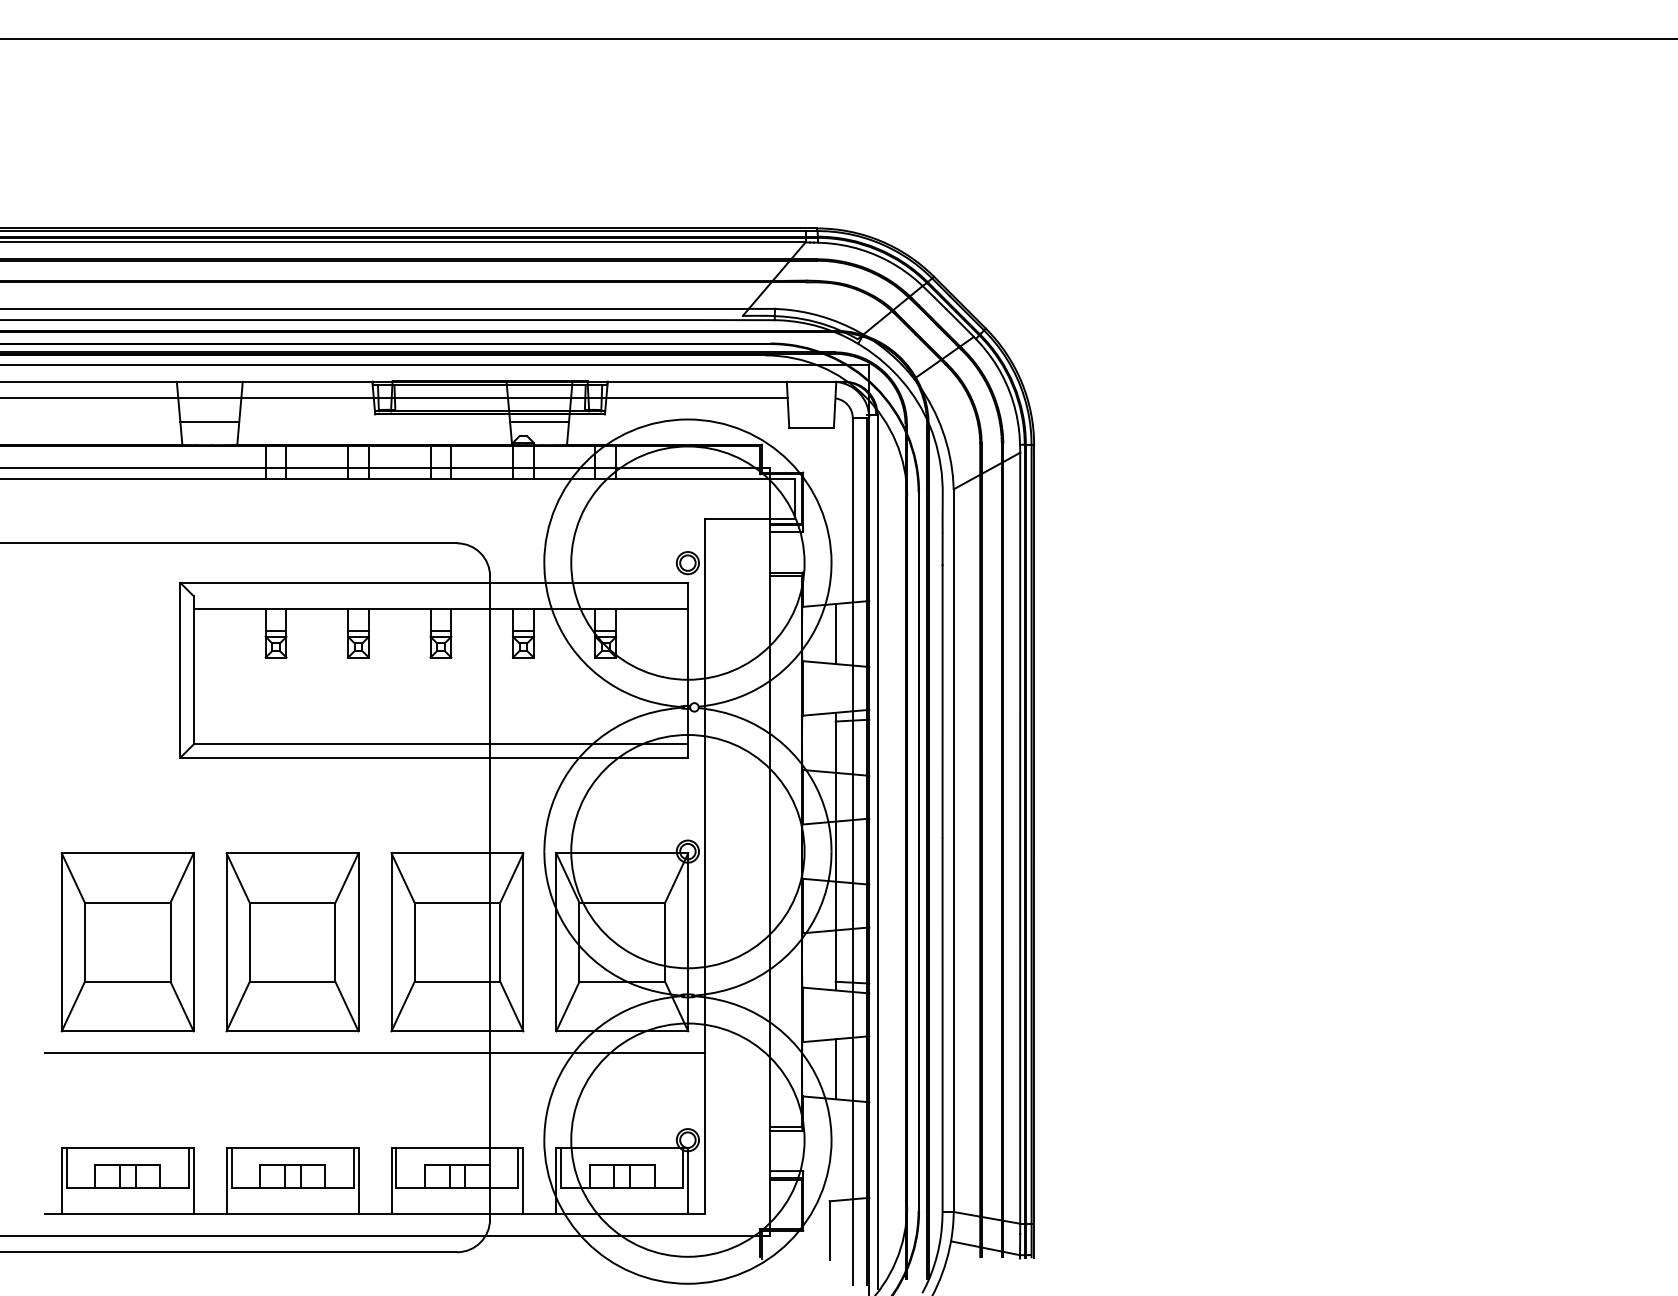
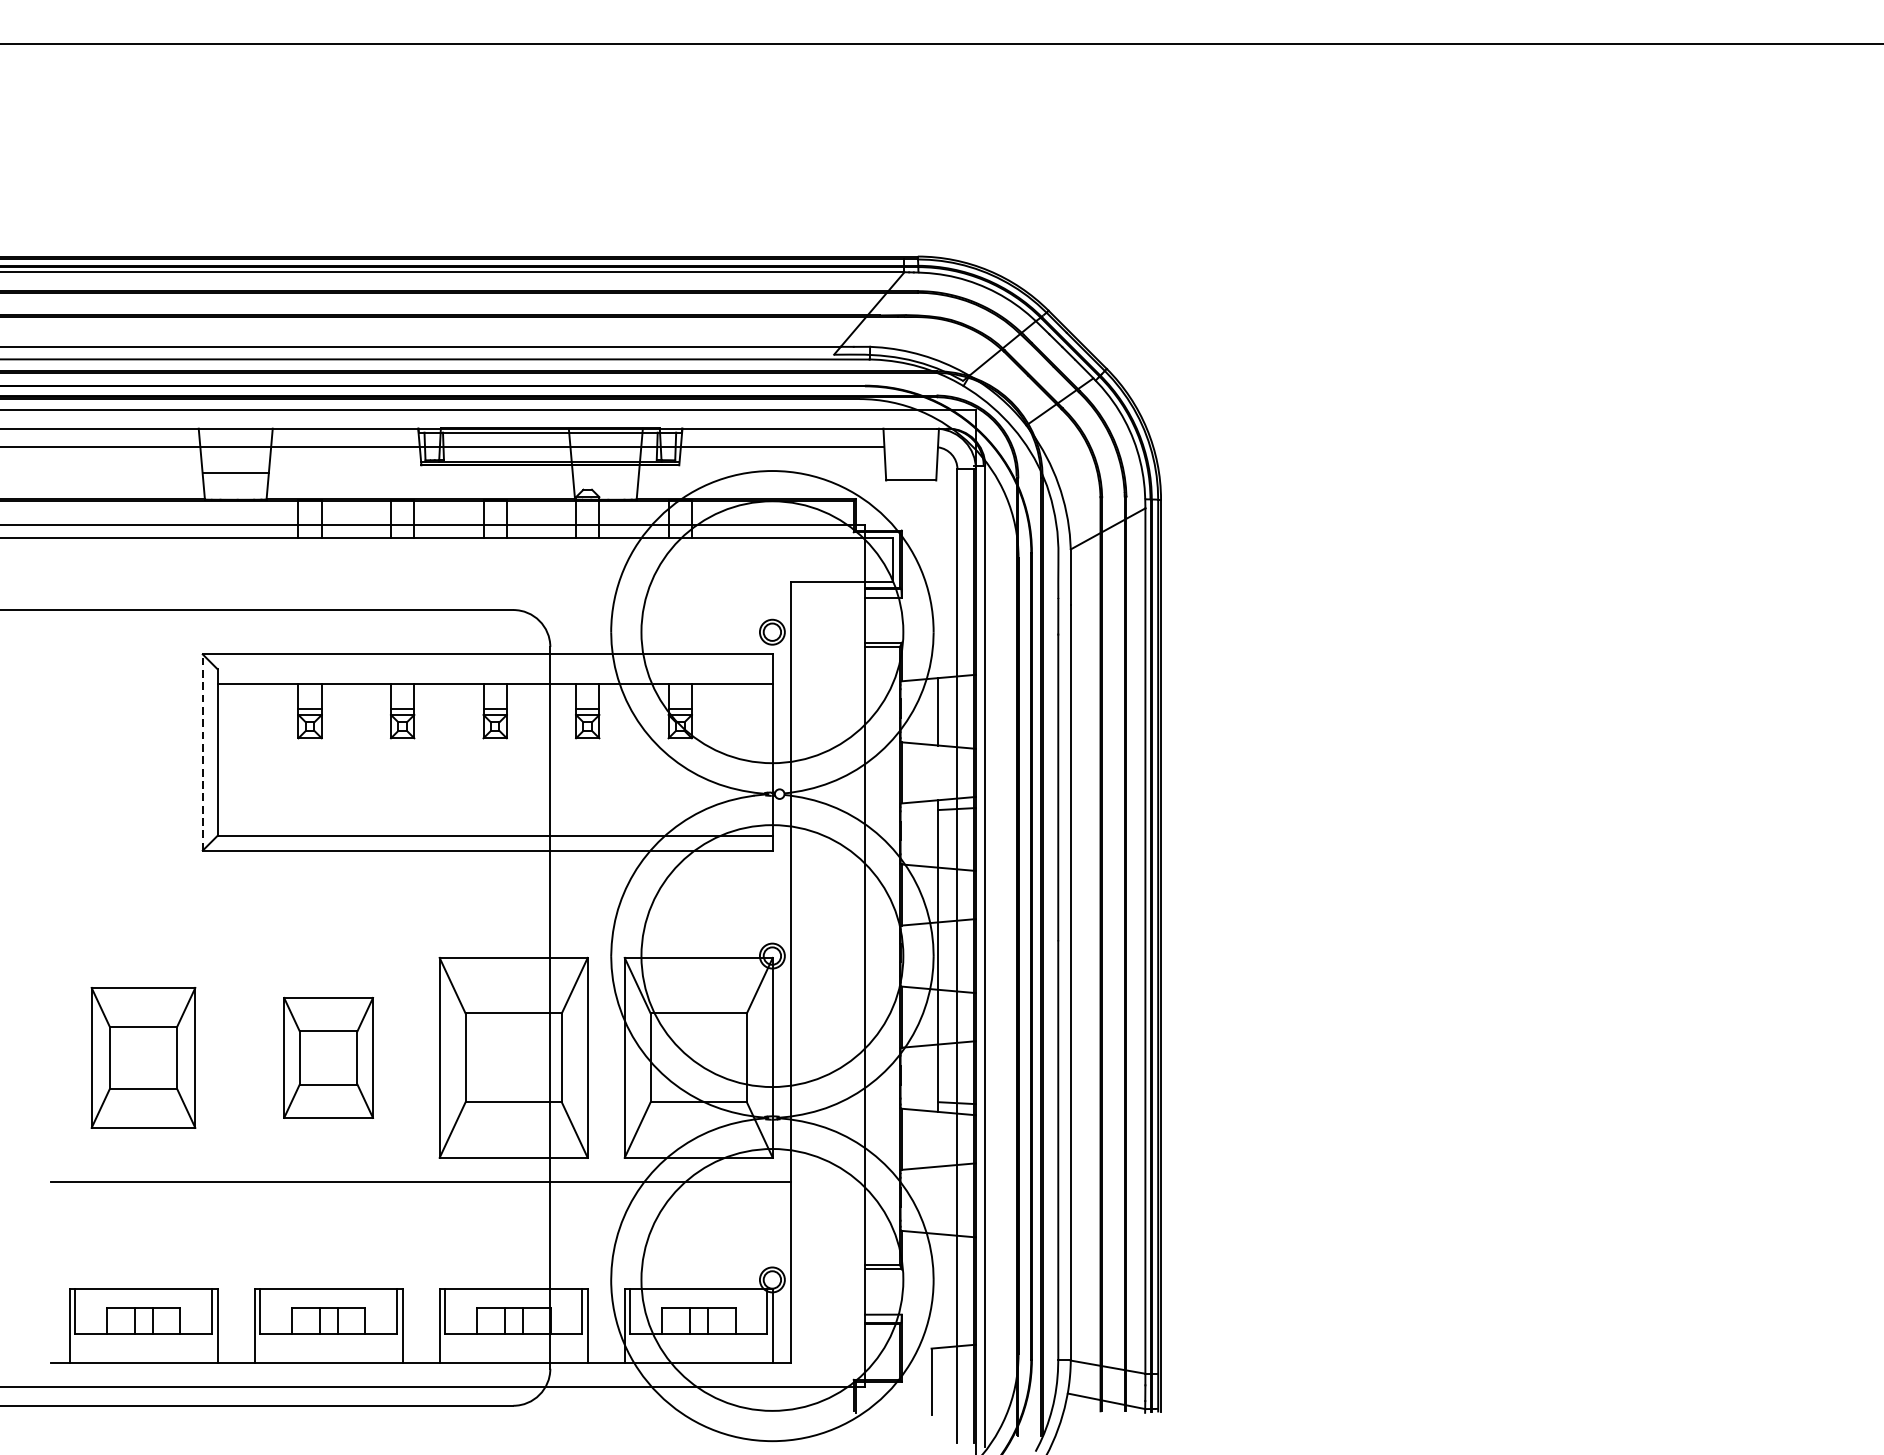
line: (539, 421) -> (605, 473), removed
line: (180, 669) -> (202, 751), solid -> dashed
part: (127, 942) -> (143, 1058), size x0.7
part: (292, 942) -> (328, 1058), size x0.6
line: (835, 1069) -> (938, 1200), removed

